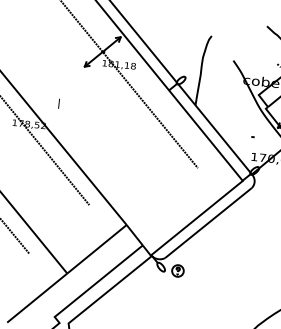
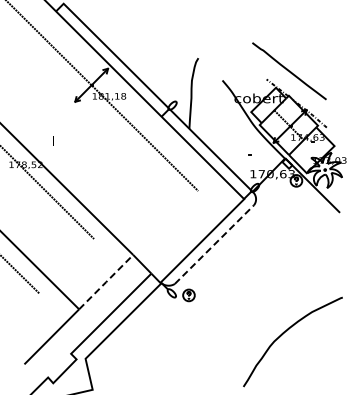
line: (208, 222) -> (214, 244), solid -> dashed
line: (97, 249) -> (106, 282), solid -> dashed

